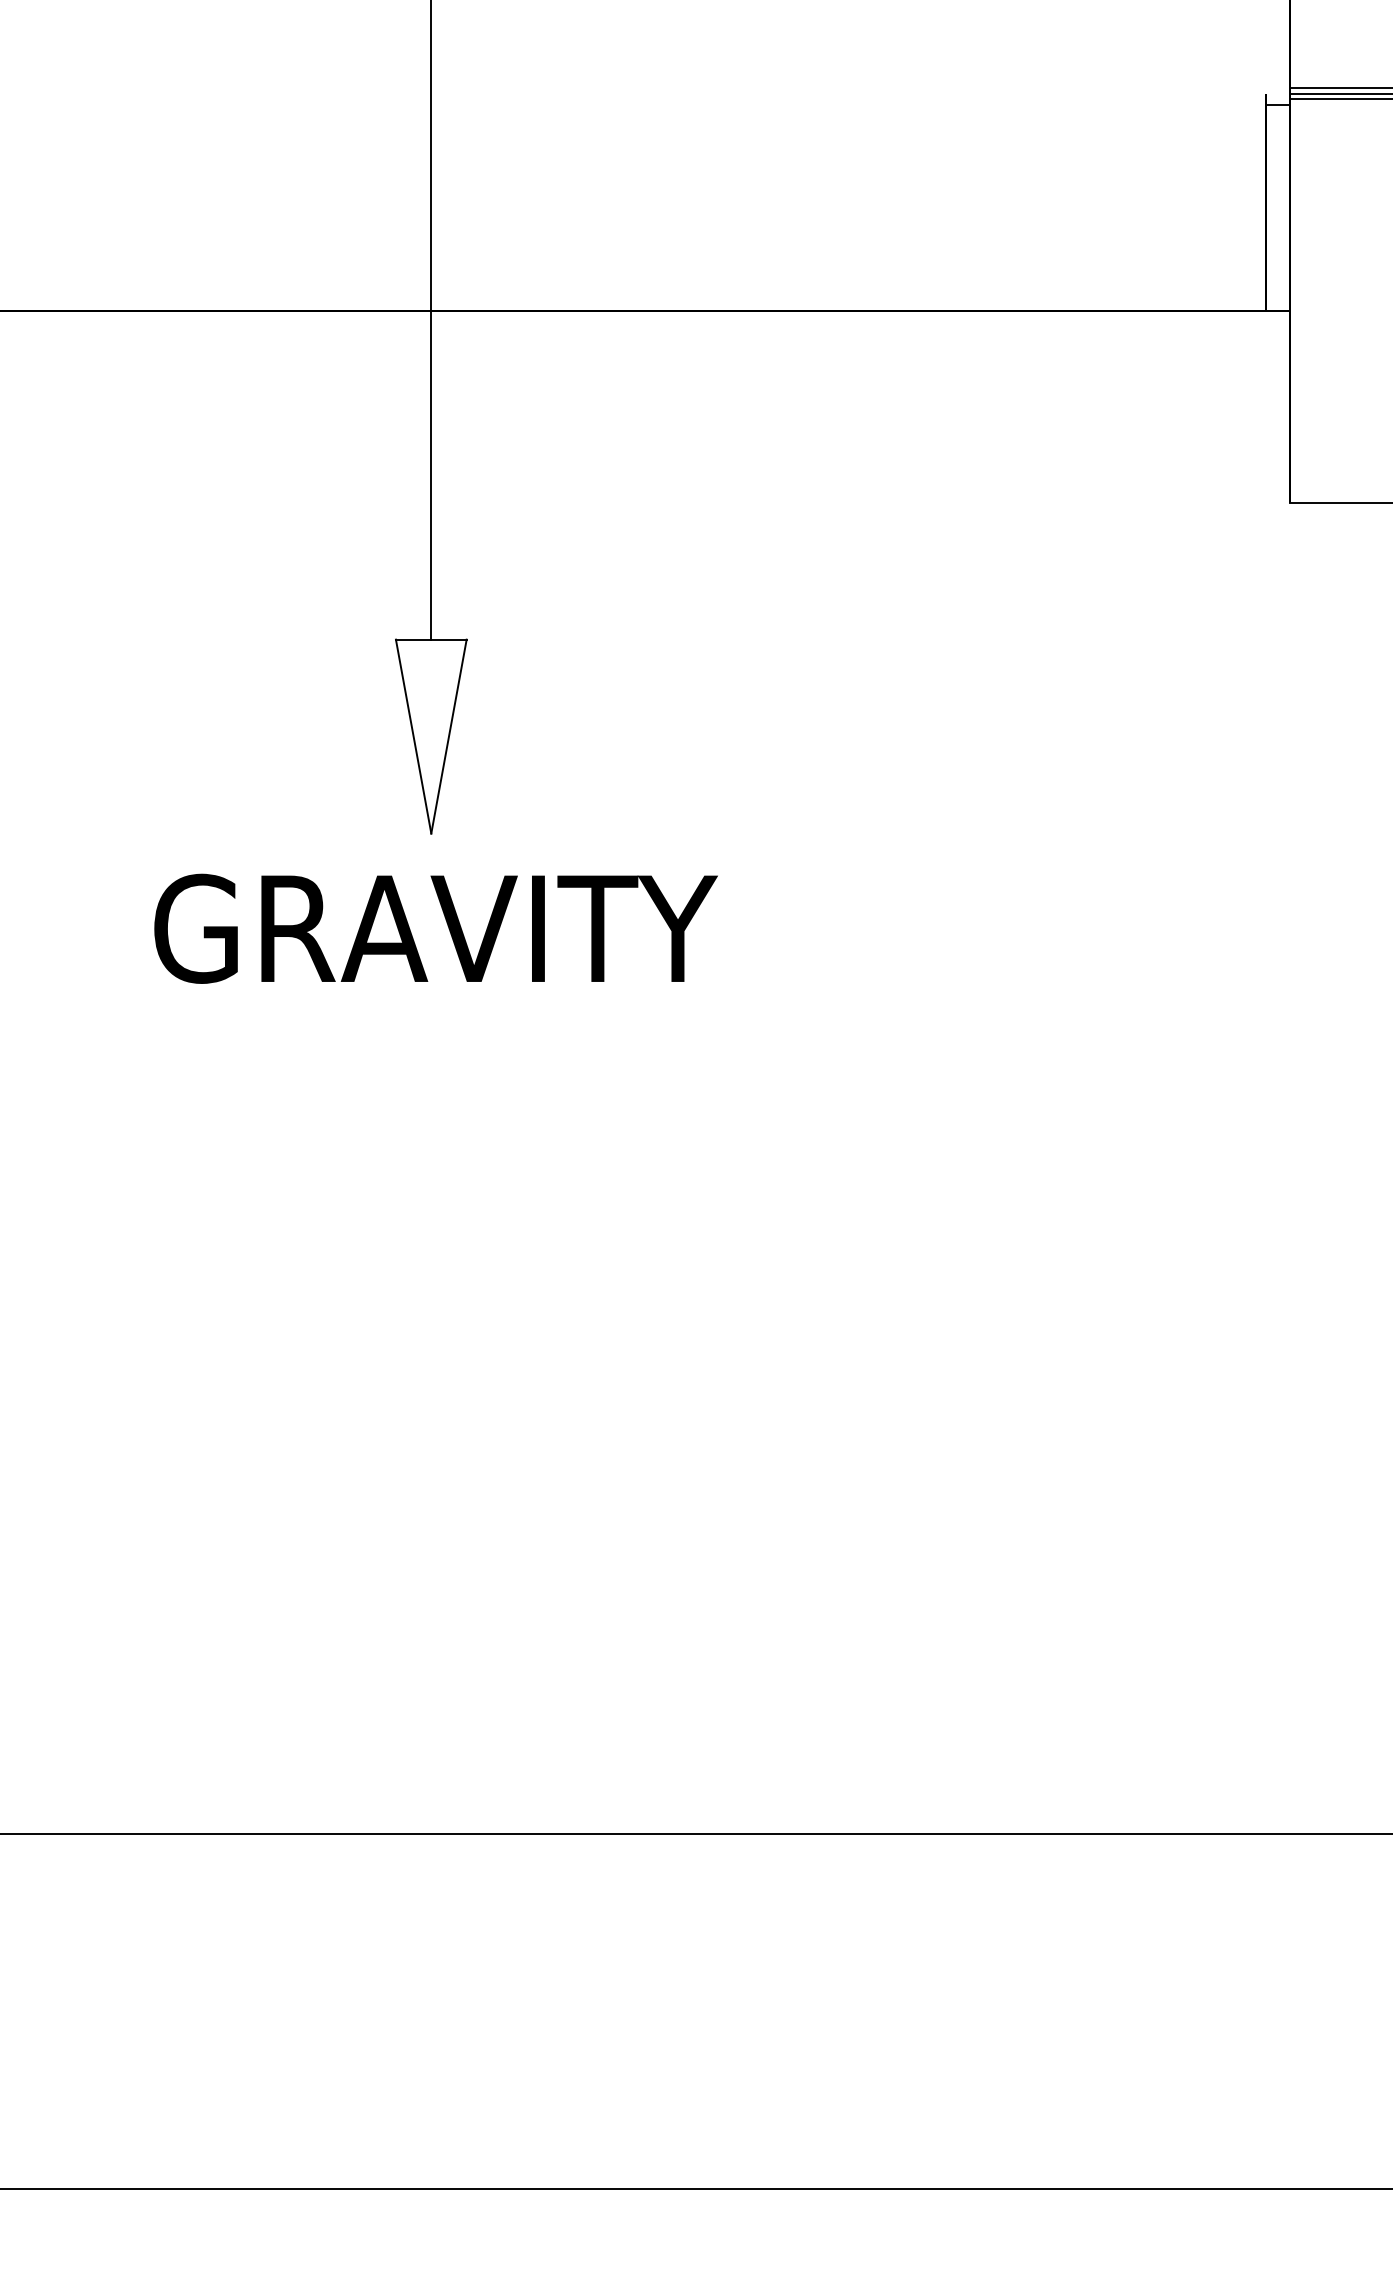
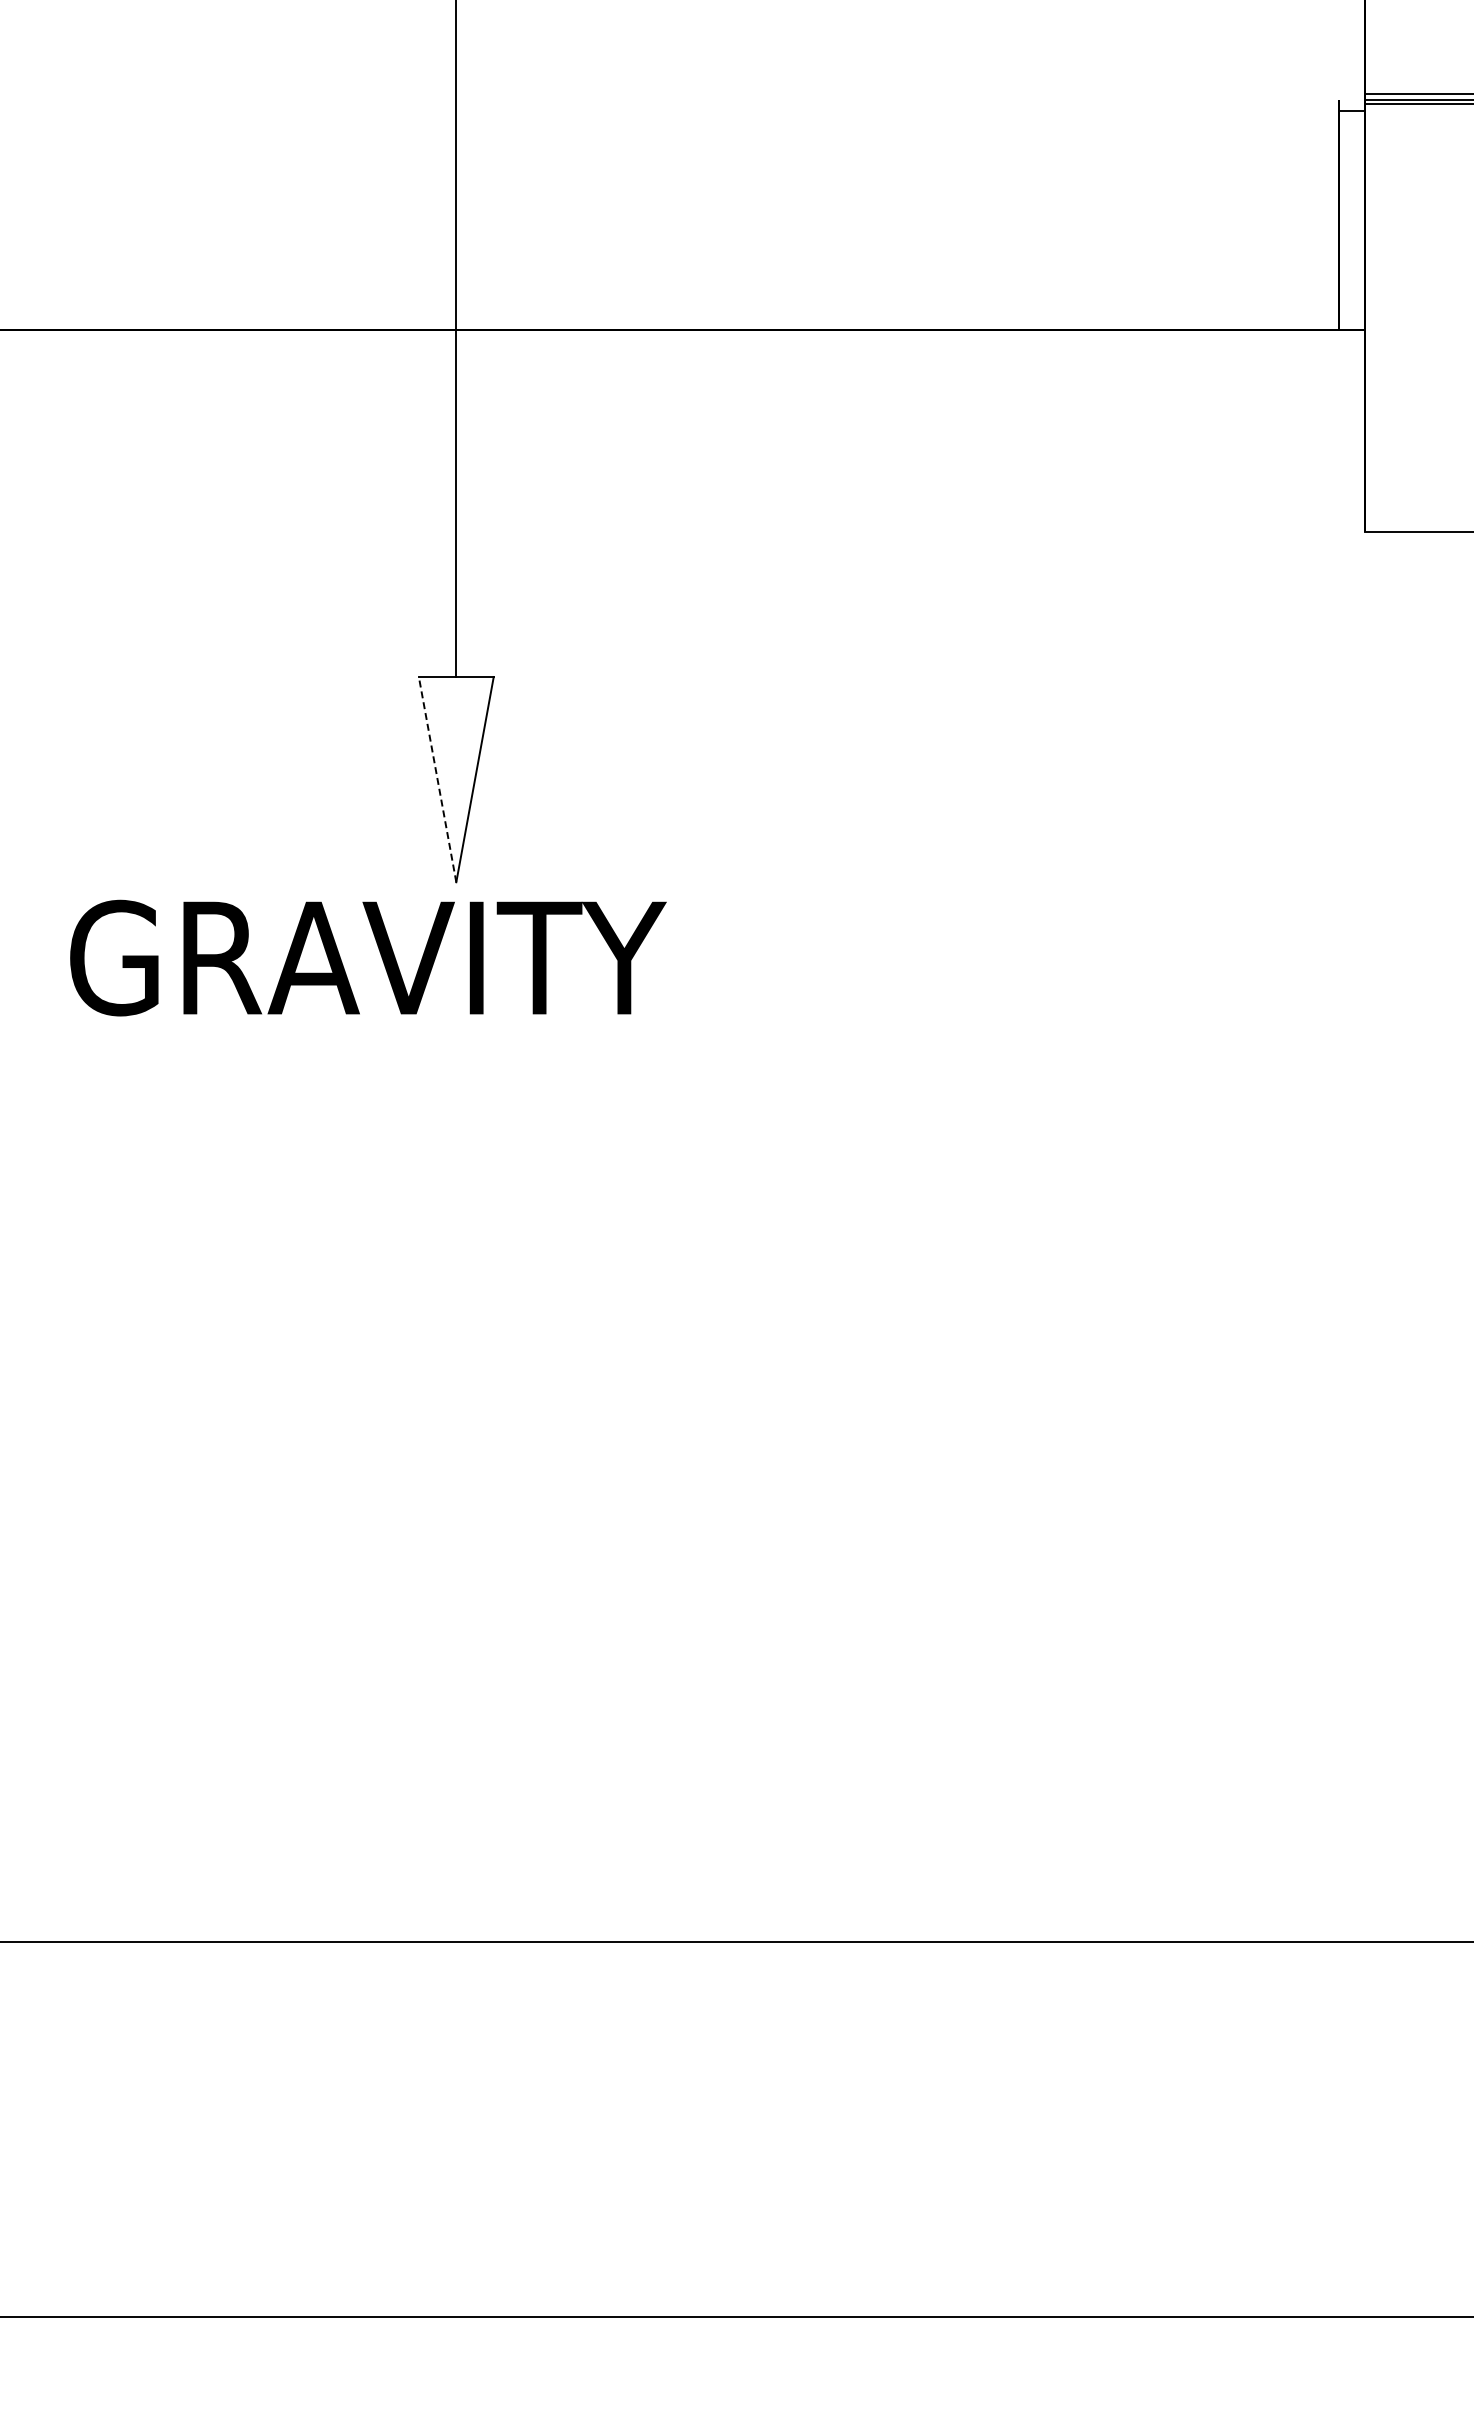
line: (413, 736) -> (437, 779), solid -> dashed
text: (436, 928) -> (368, 957), moved

